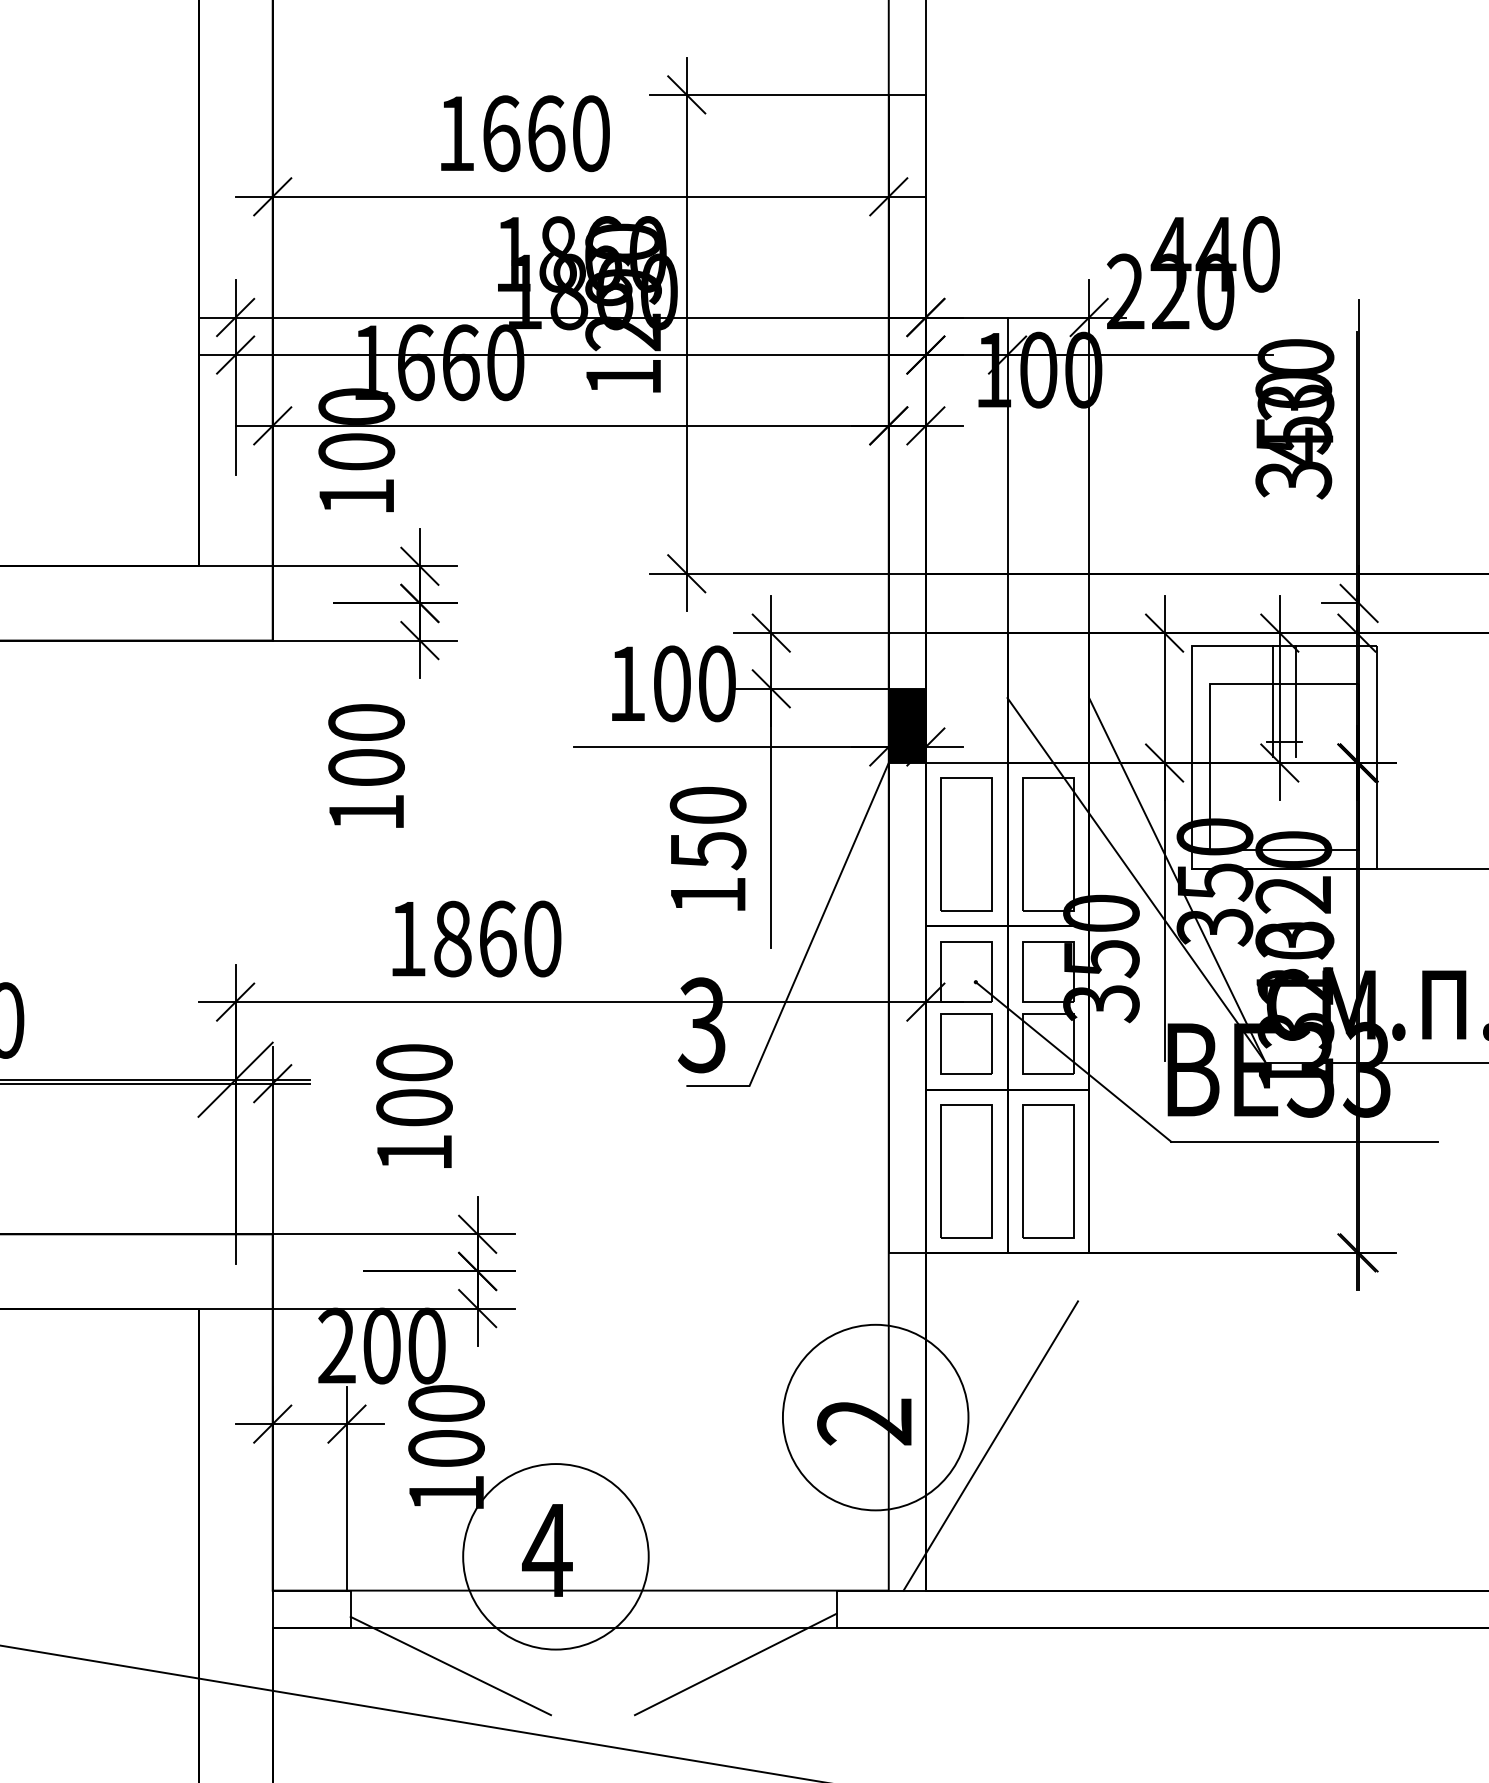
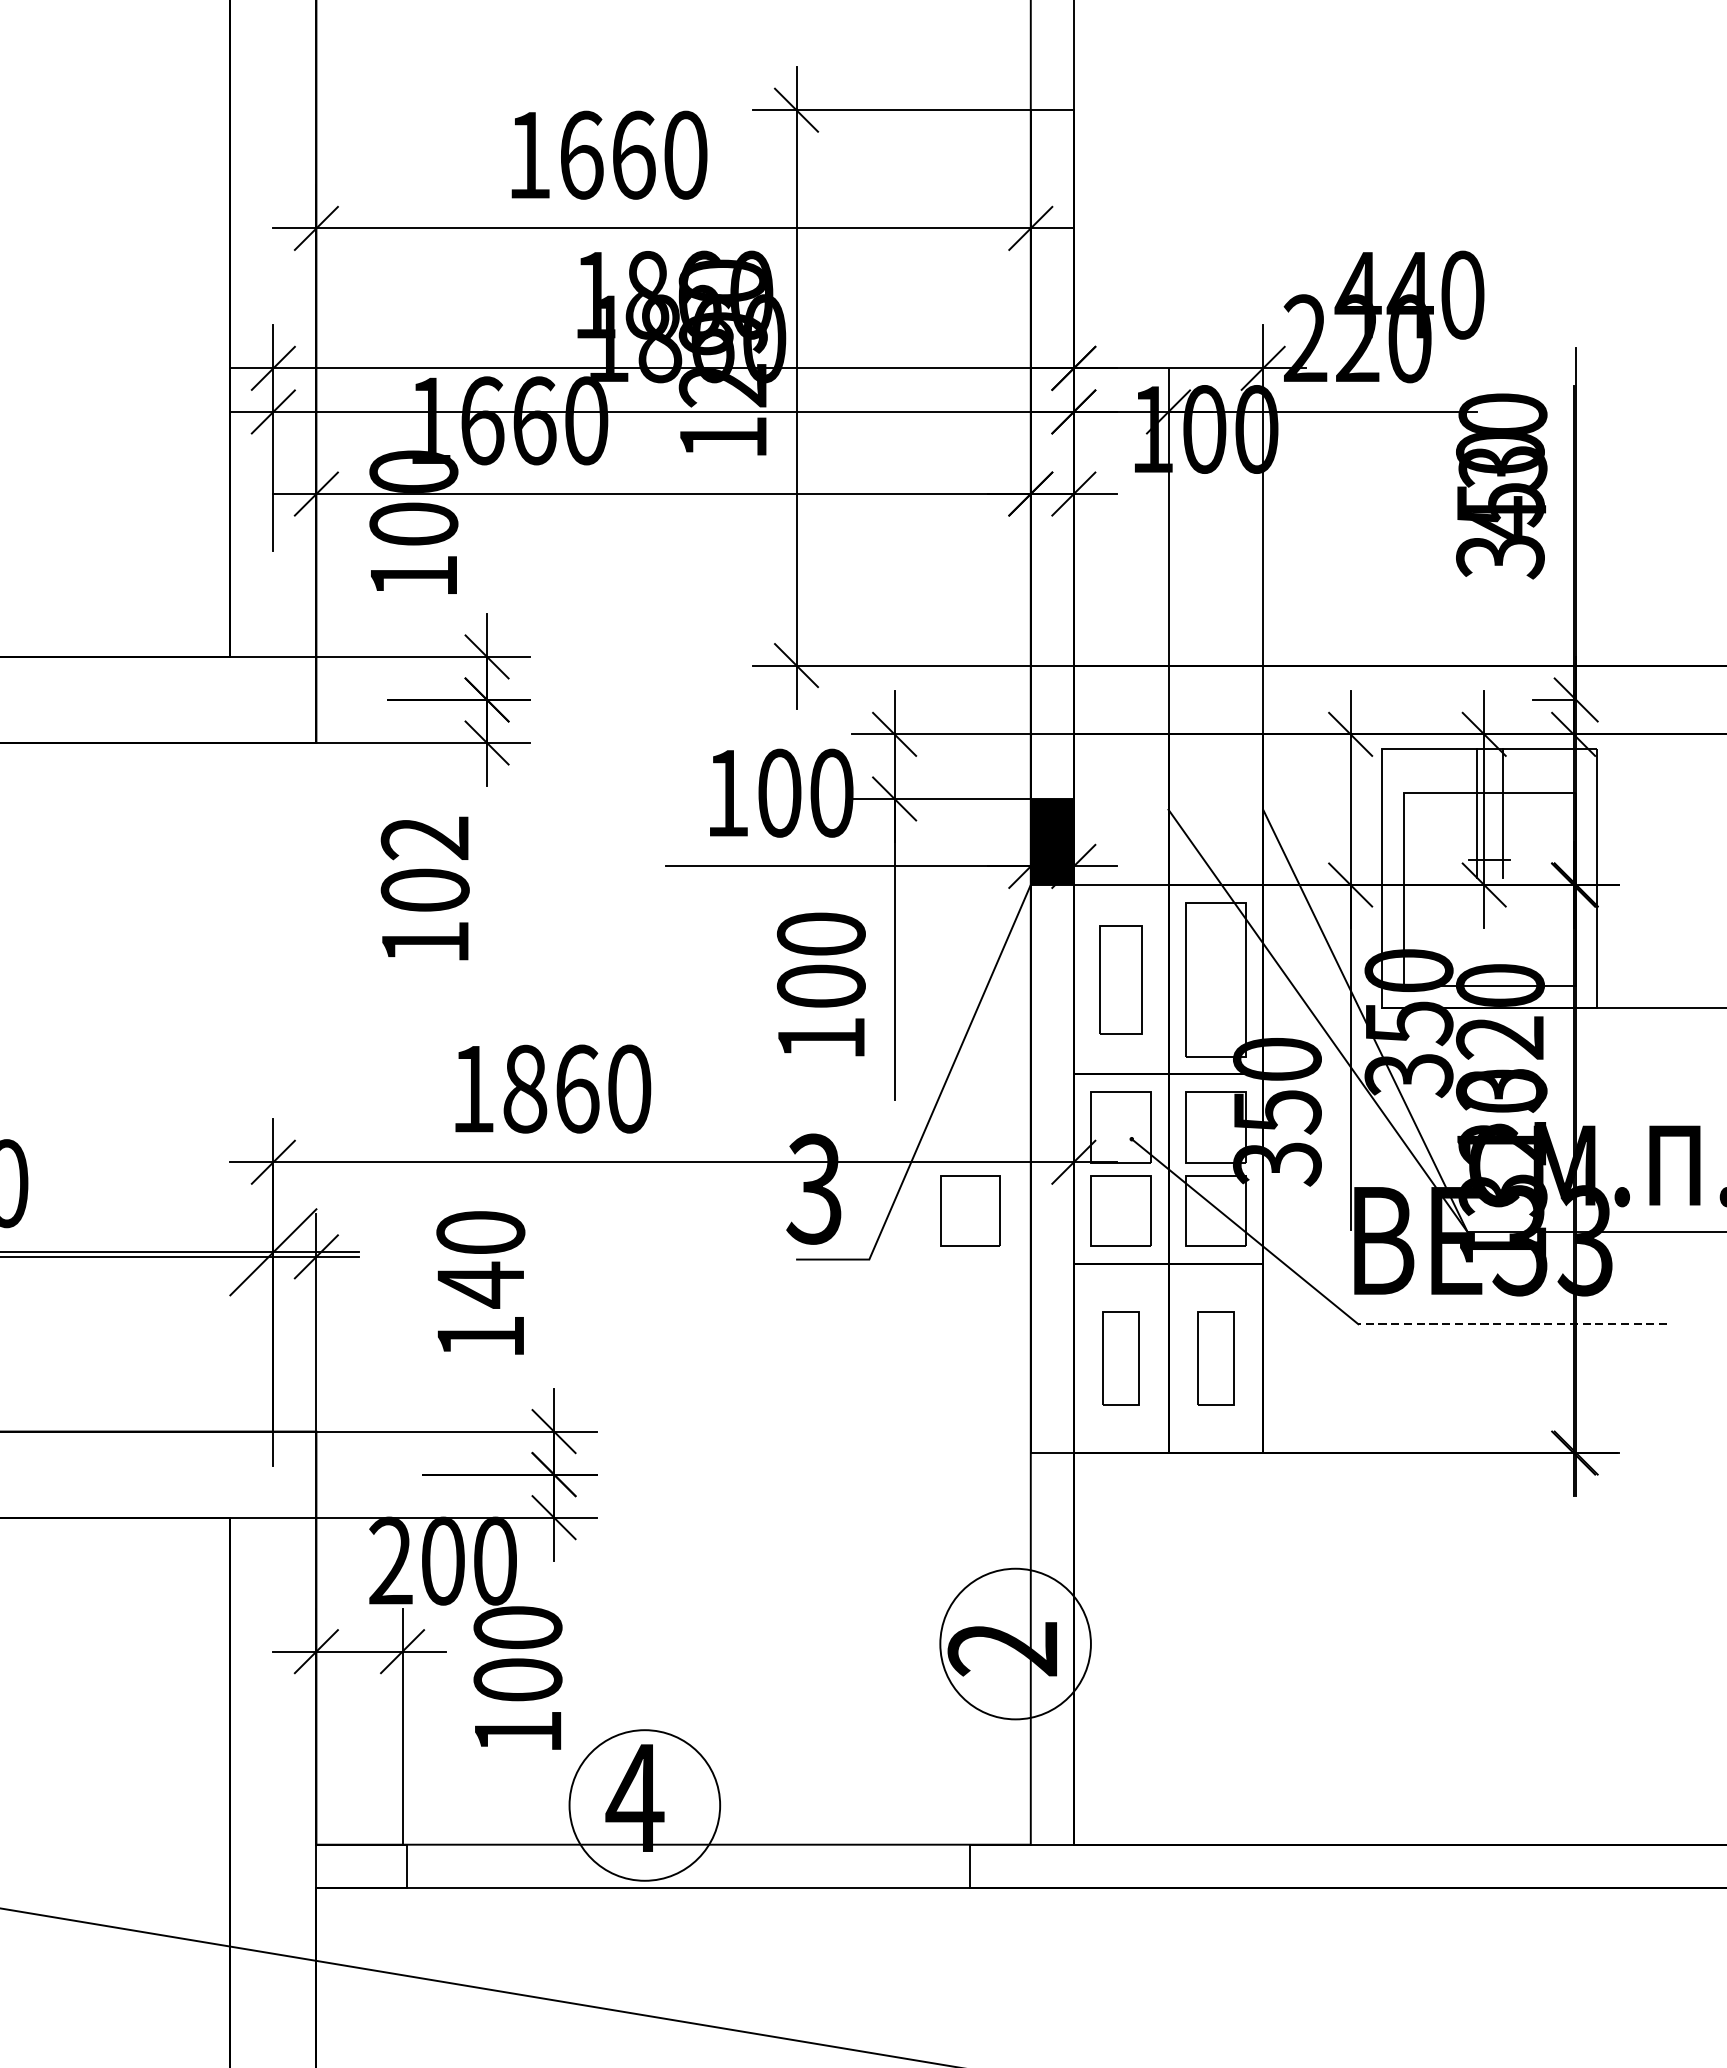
text: (366, 722) -> (425, 838), 100 -> 102
part: (966, 844) -> (1120, 979), size x0.7
text: (707, 850) -> (820, 986), 150 -> 100
part: (836, 1043) -> (970, 1210), added
text: (414, 1107) -> (480, 1284), 100 -> 140
line: (1303, 1141) -> (1511, 1323), solid -> dashed
part: (966, 1171) -> (1120, 1358), size x0.6
part: (1048, 1171) -> (1216, 1358), size x0.6
circle: (875, 1417) -> (1015, 1643), size x0.7
line: (990, 1445) -> (1148, 1676), removed
circle: (555, 1556) -> (644, 1805), size x0.7
line: (735, 1664) -> (853, 1930), removed
line: (450, 1665) -> (522, 1931), removed

